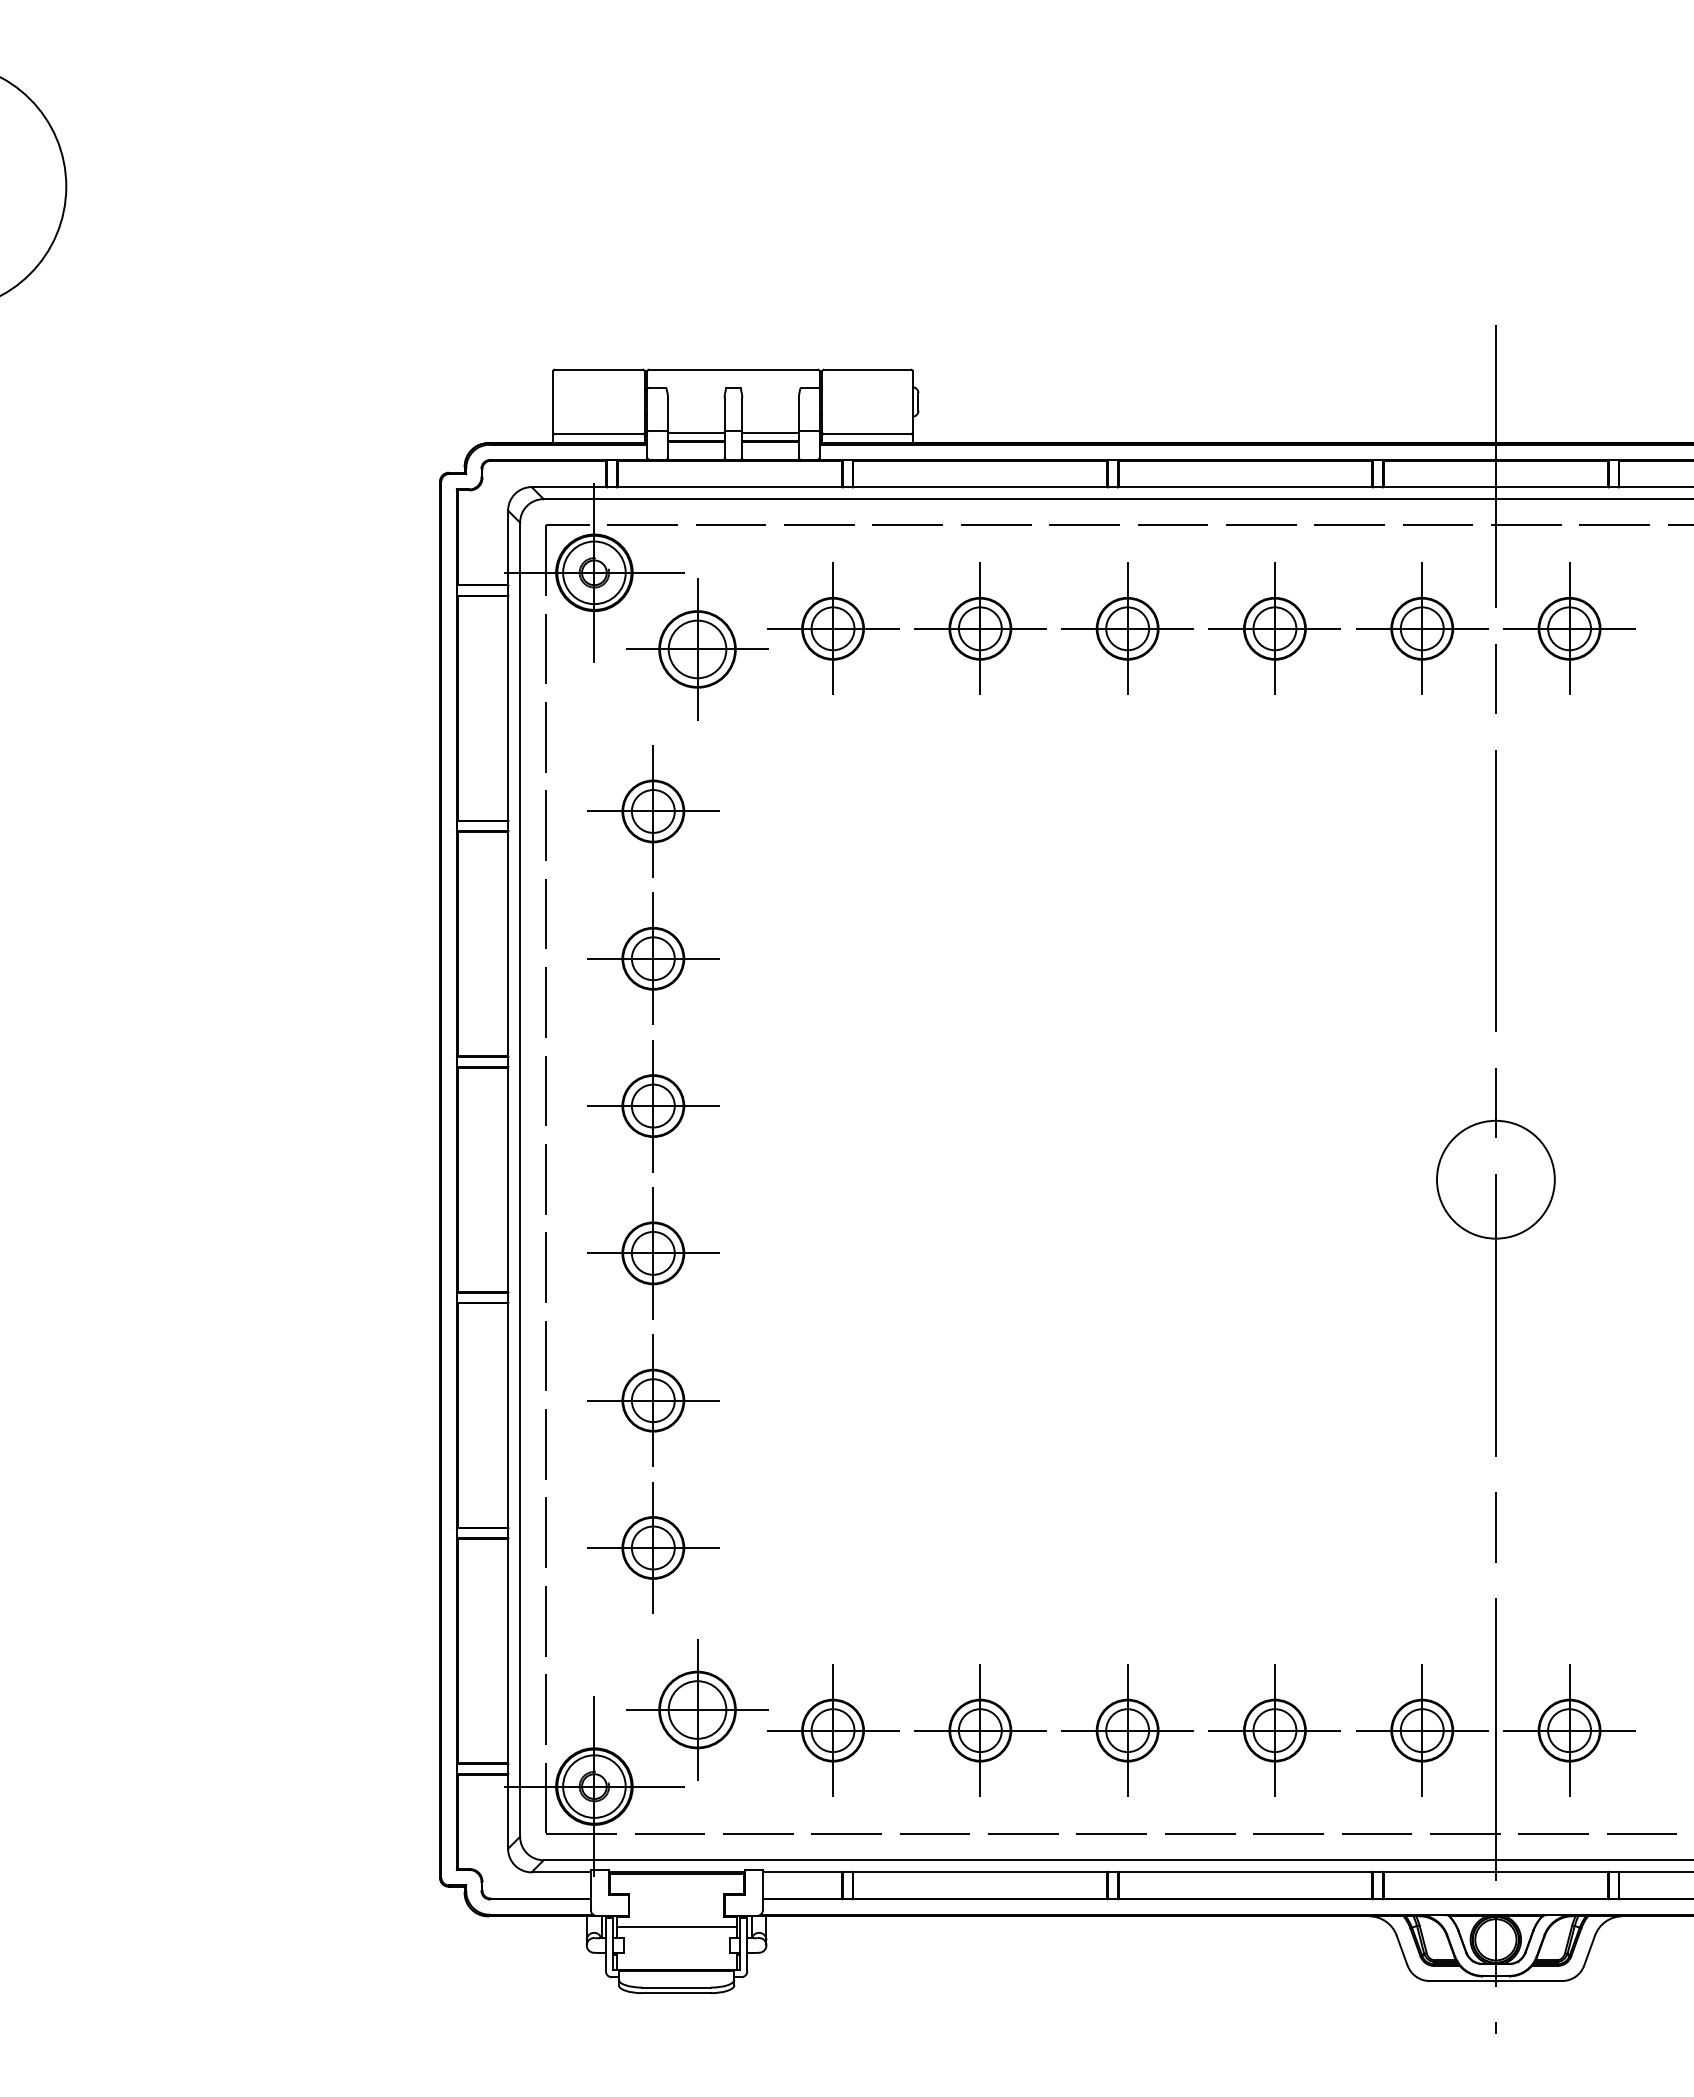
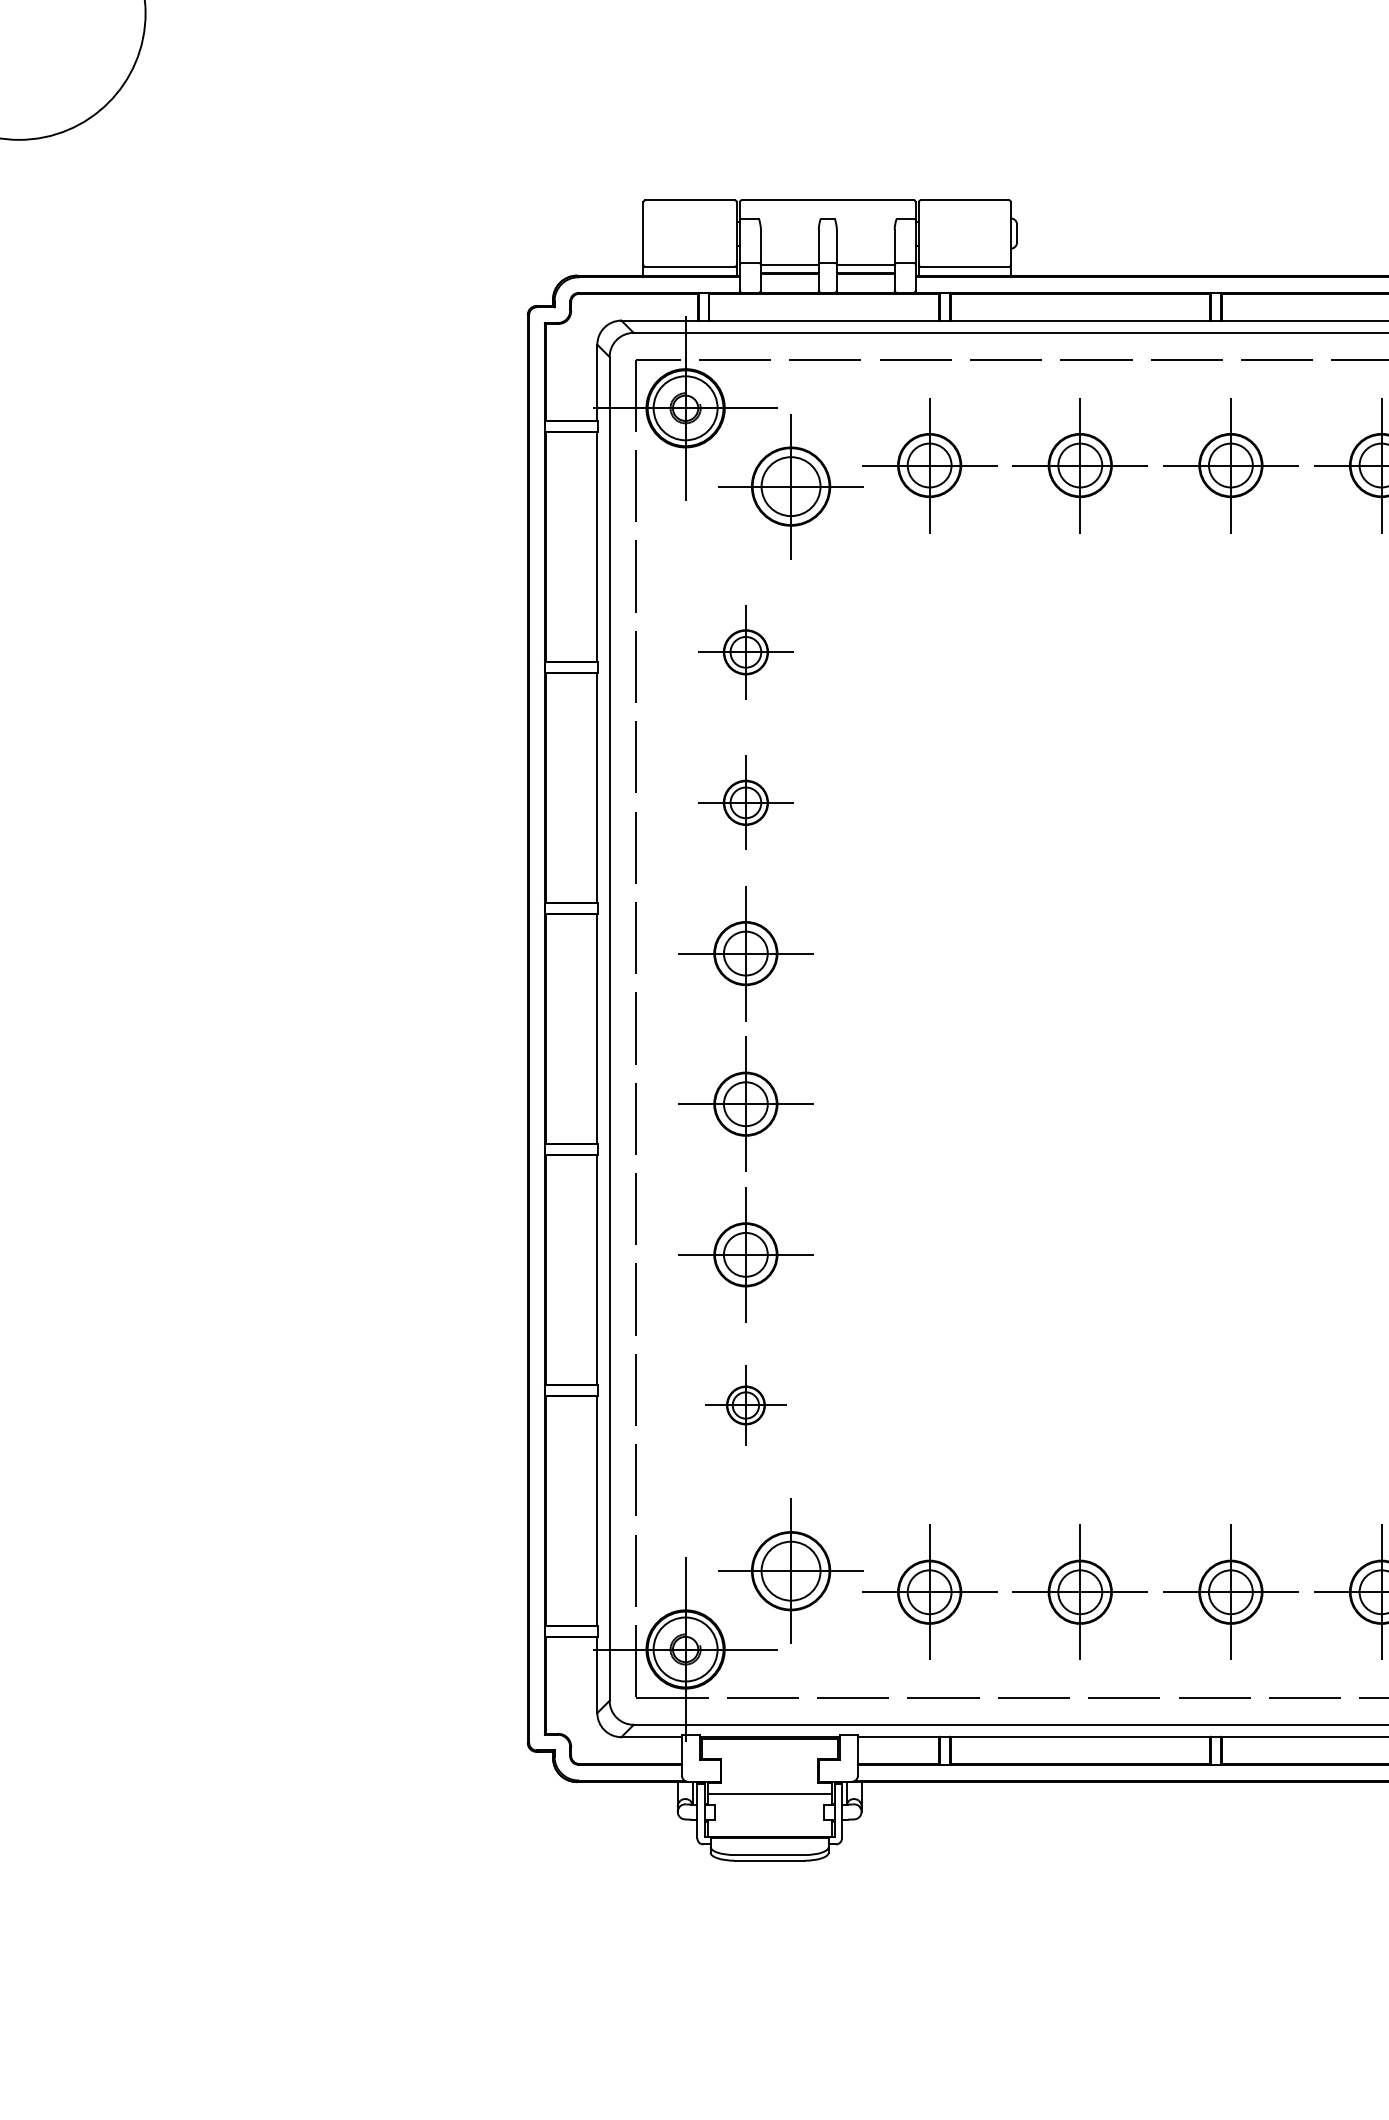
part: (653, 811) -> (746, 652), size x0.7
part: (653, 958) -> (746, 802), size x0.7
part: (653, 1547) -> (746, 1404), size x0.6

